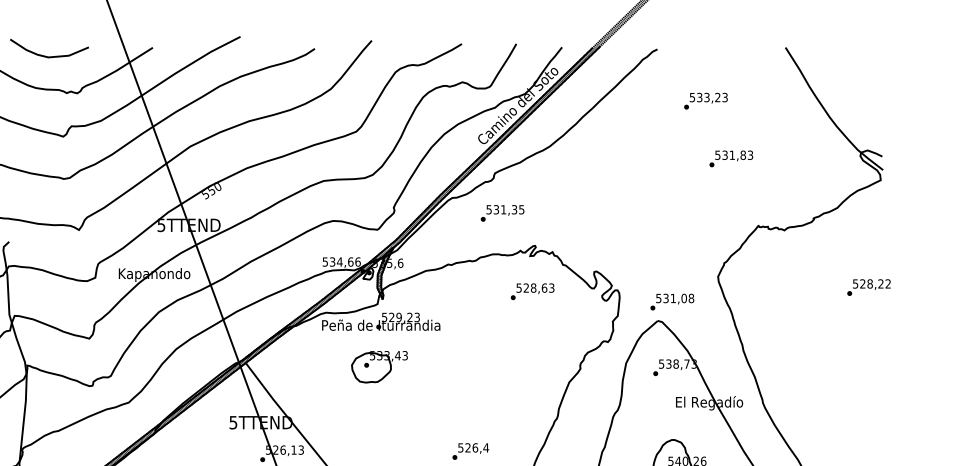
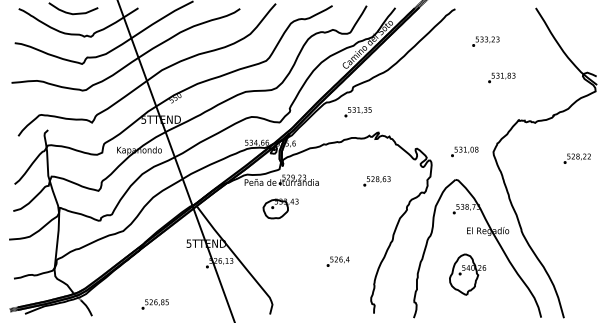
text: (867, 287) -> (576, 158), moved
text: (531, 291) -> (376, 181), moved
text: (671, 301) -> (464, 151), moved

